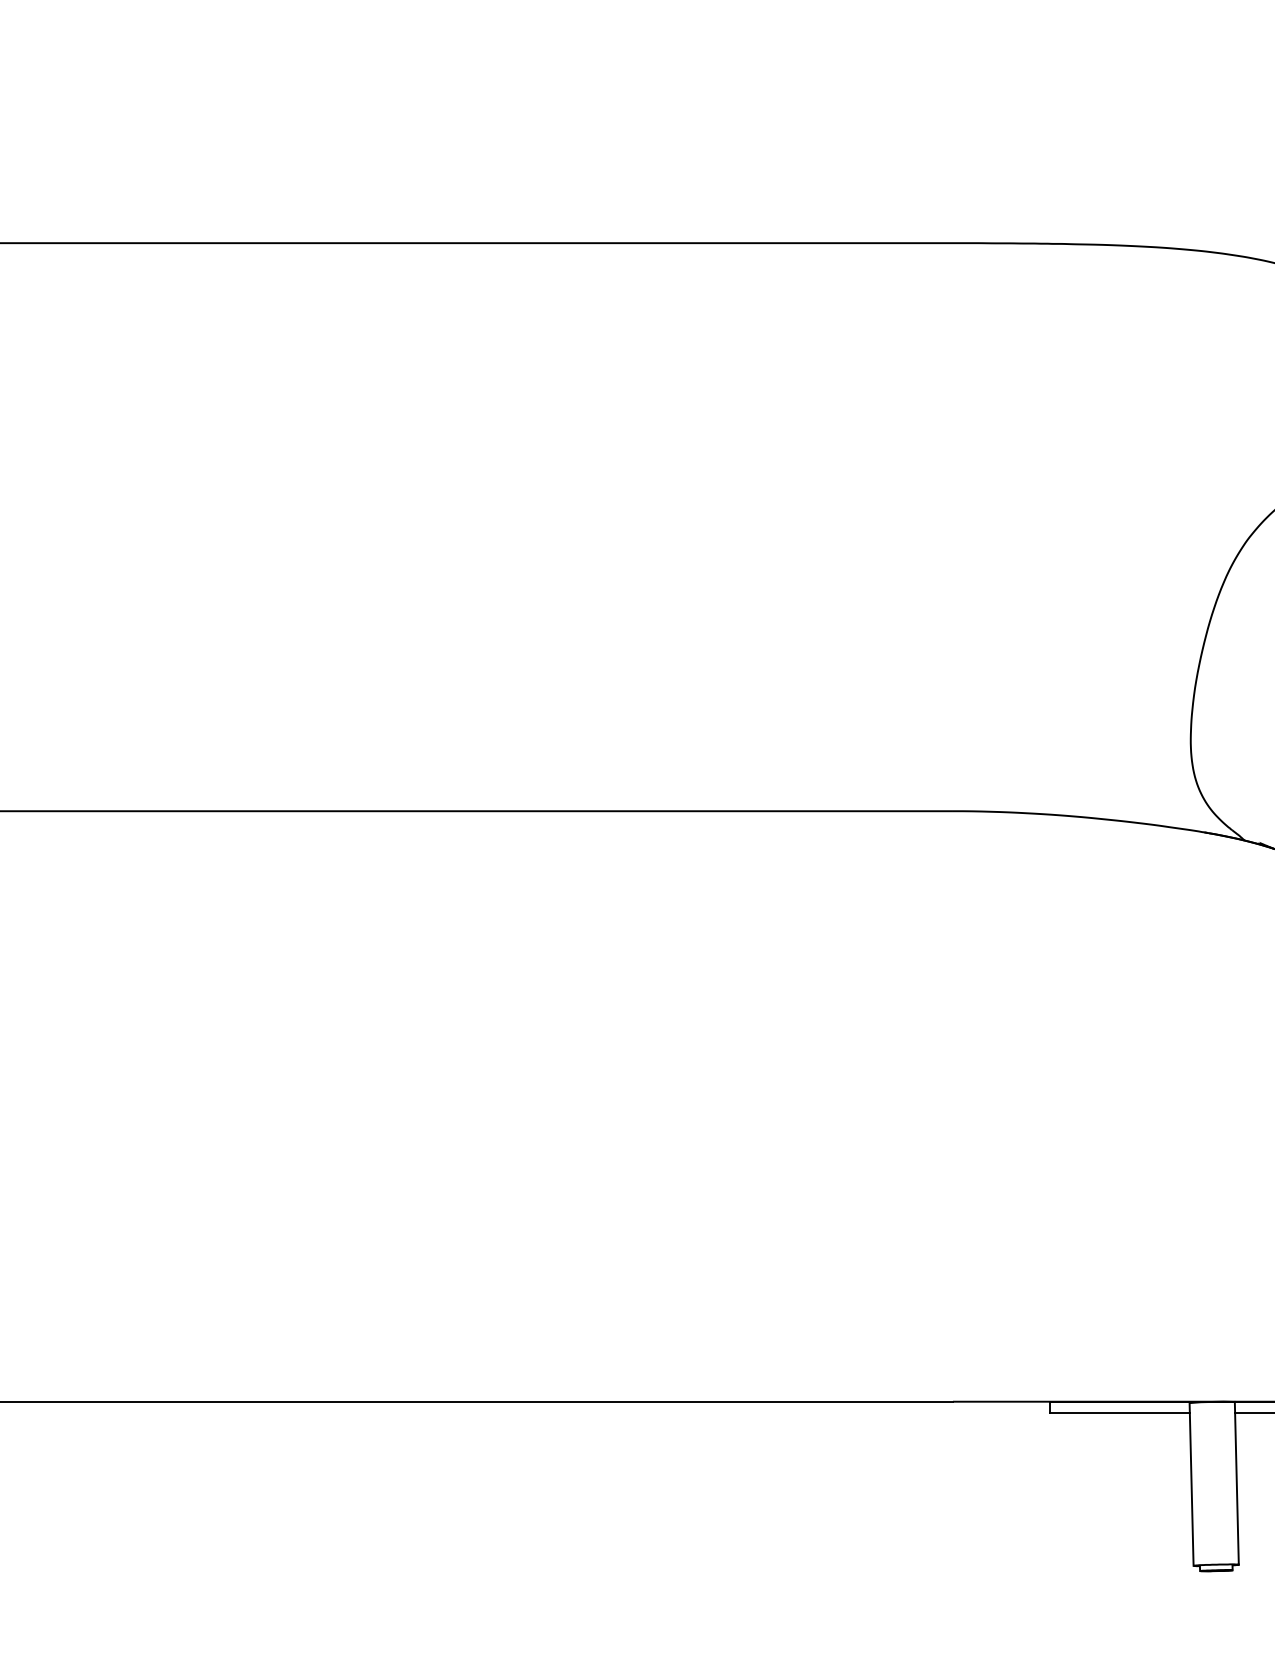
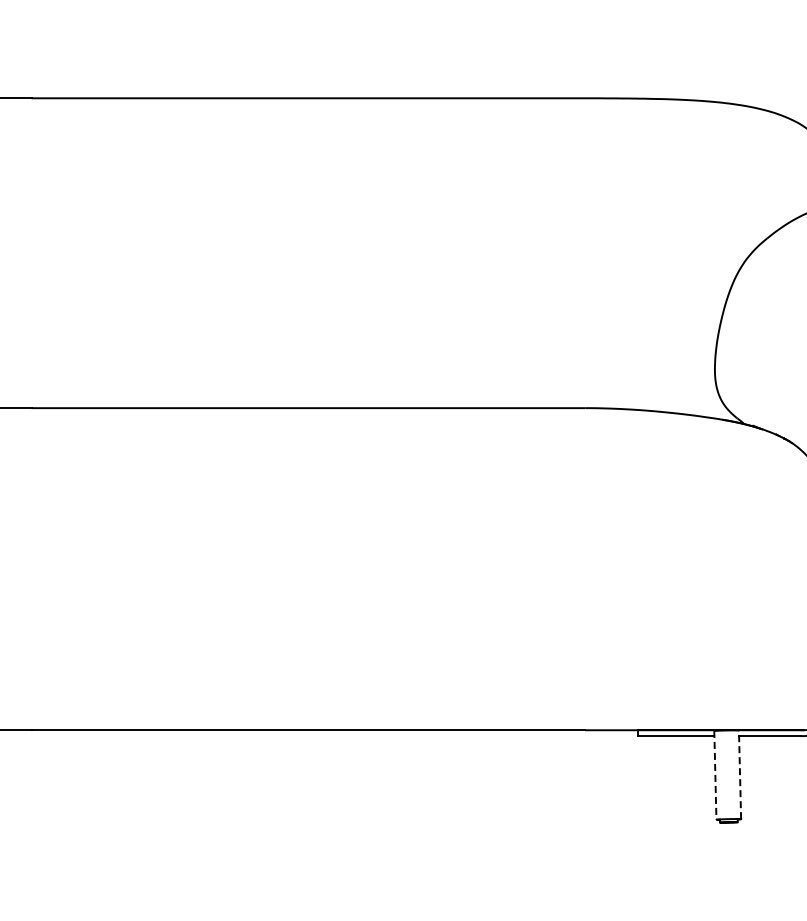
line: (1237, 1482) -> (740, 774), solid -> dashed
line: (1191, 1484) -> (715, 775), solid -> dashed

